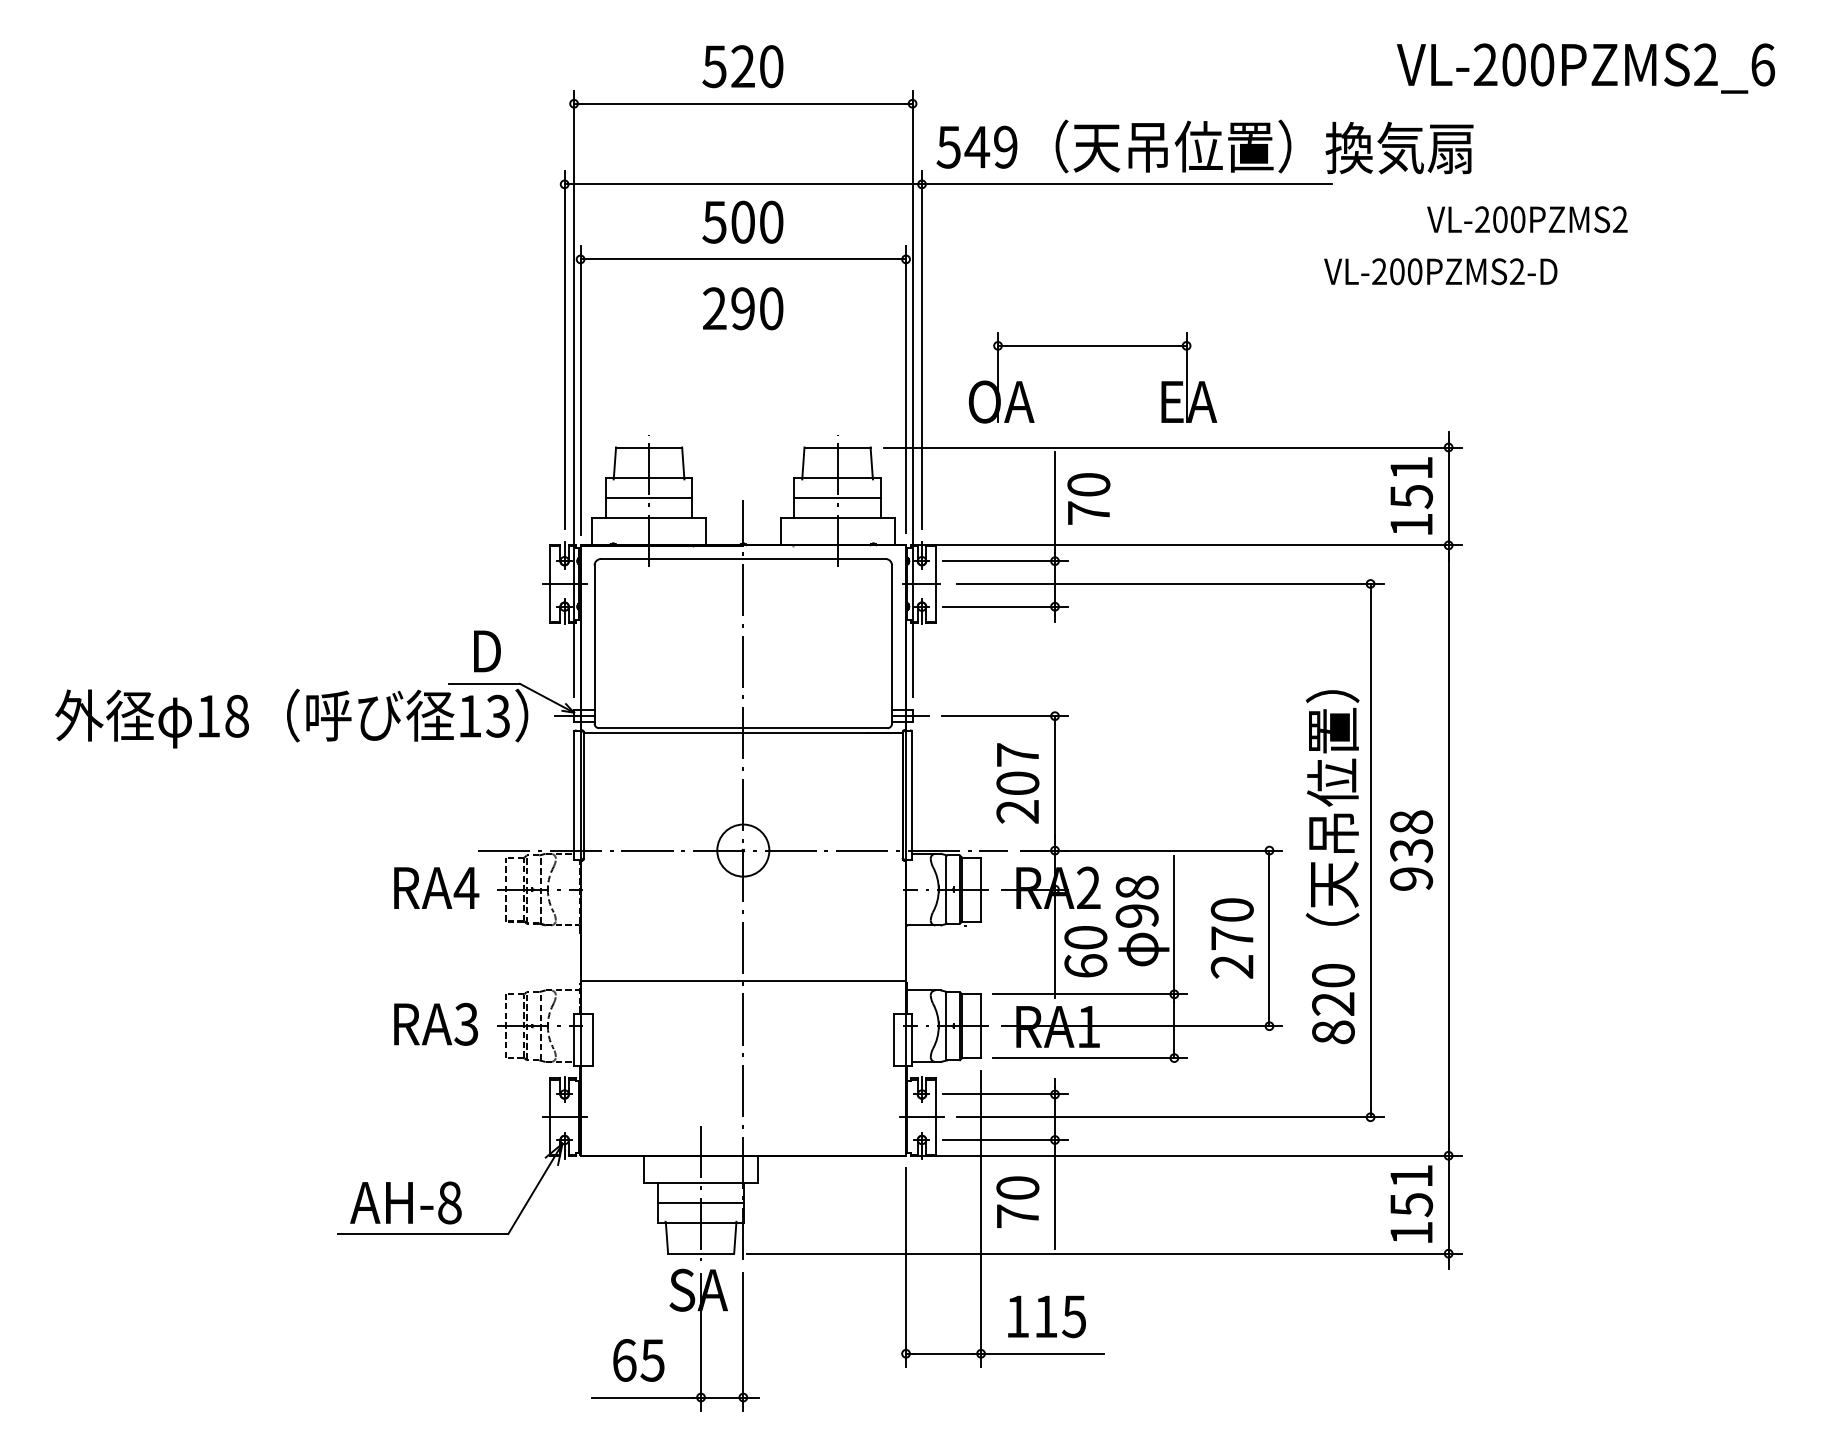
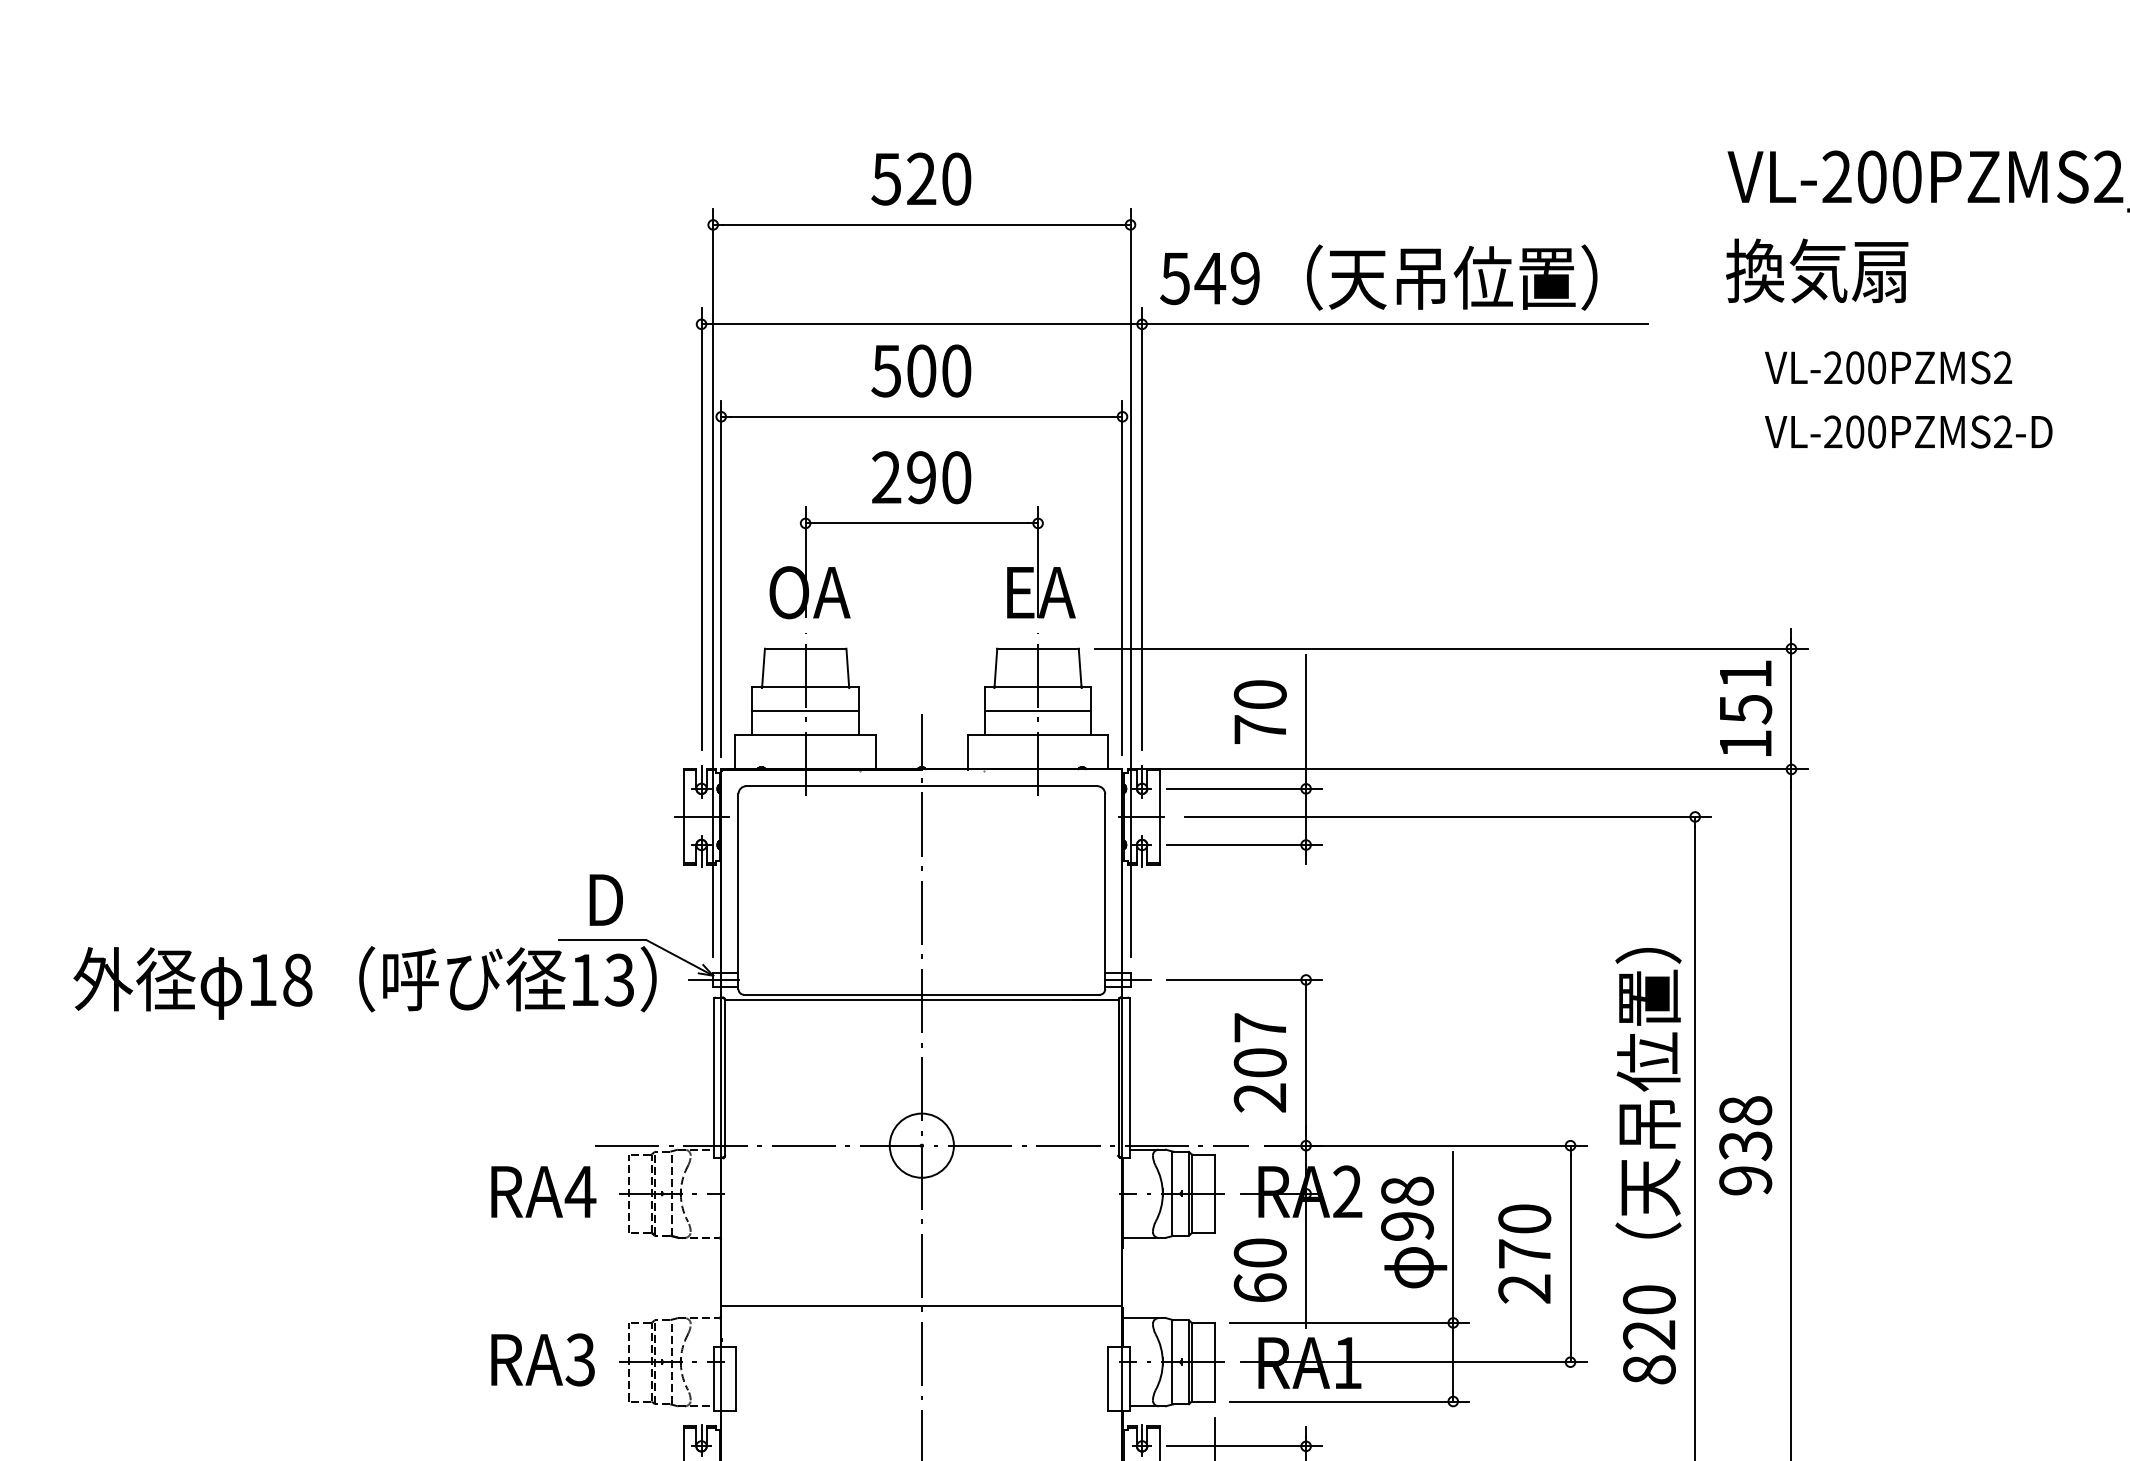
text: (1399, 147) -> (1817, 270), moved
text: (1440, 271) -> (1908, 431), moved
part: (1093, 346) -> (923, 524), moved
text: (1088, 498) -> (1259, 711), moved
text: (1085, 951) -> (1259, 1270), moved

